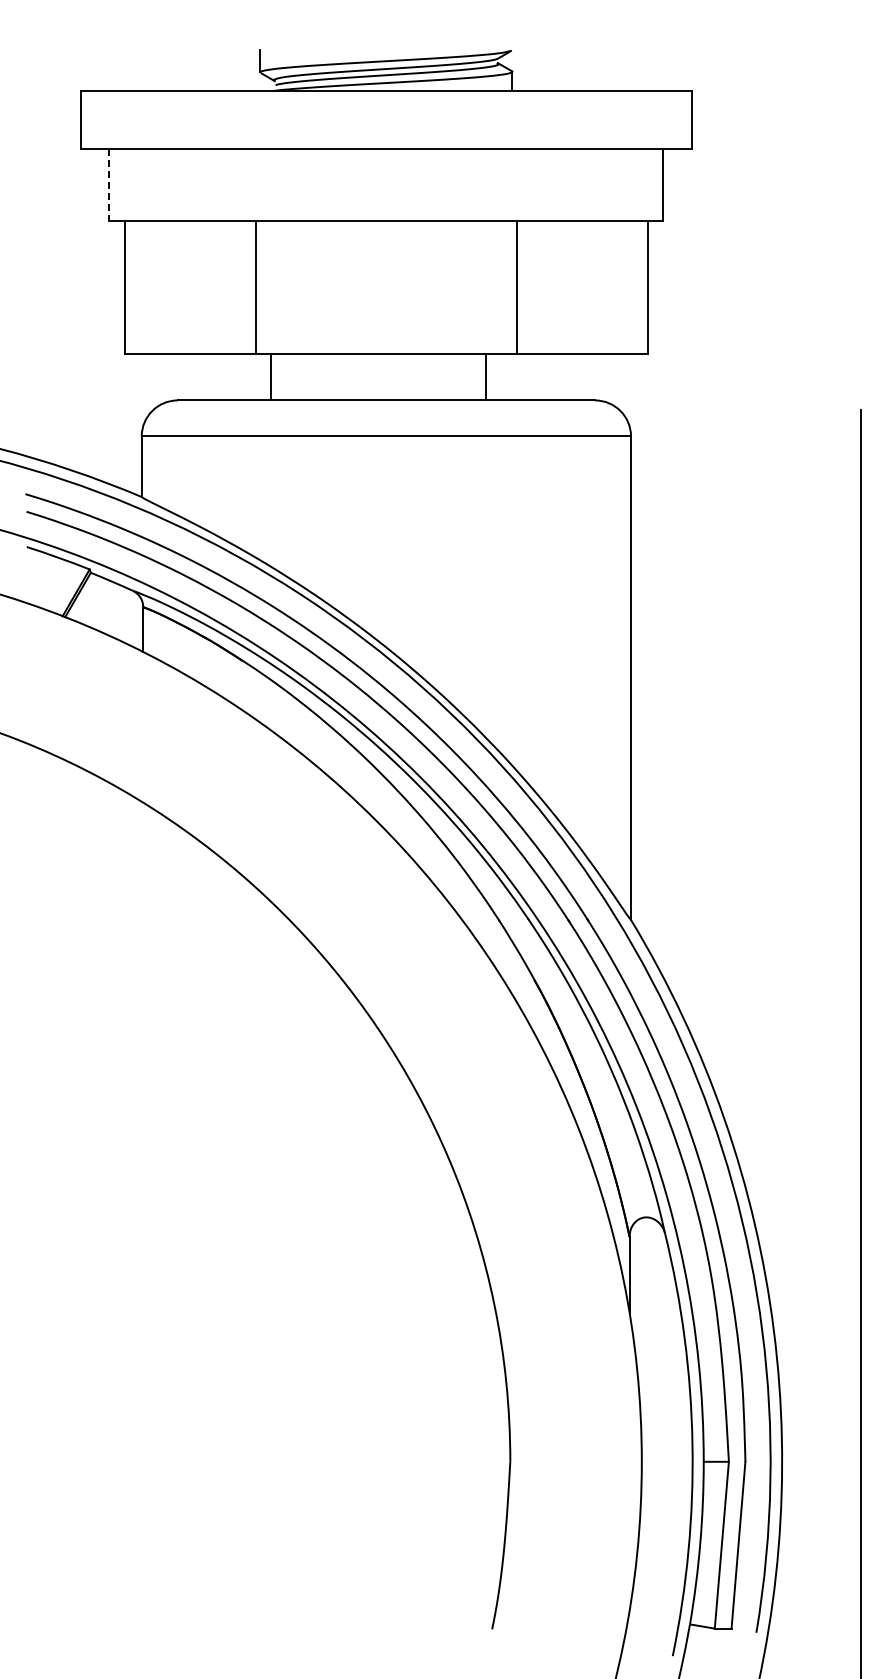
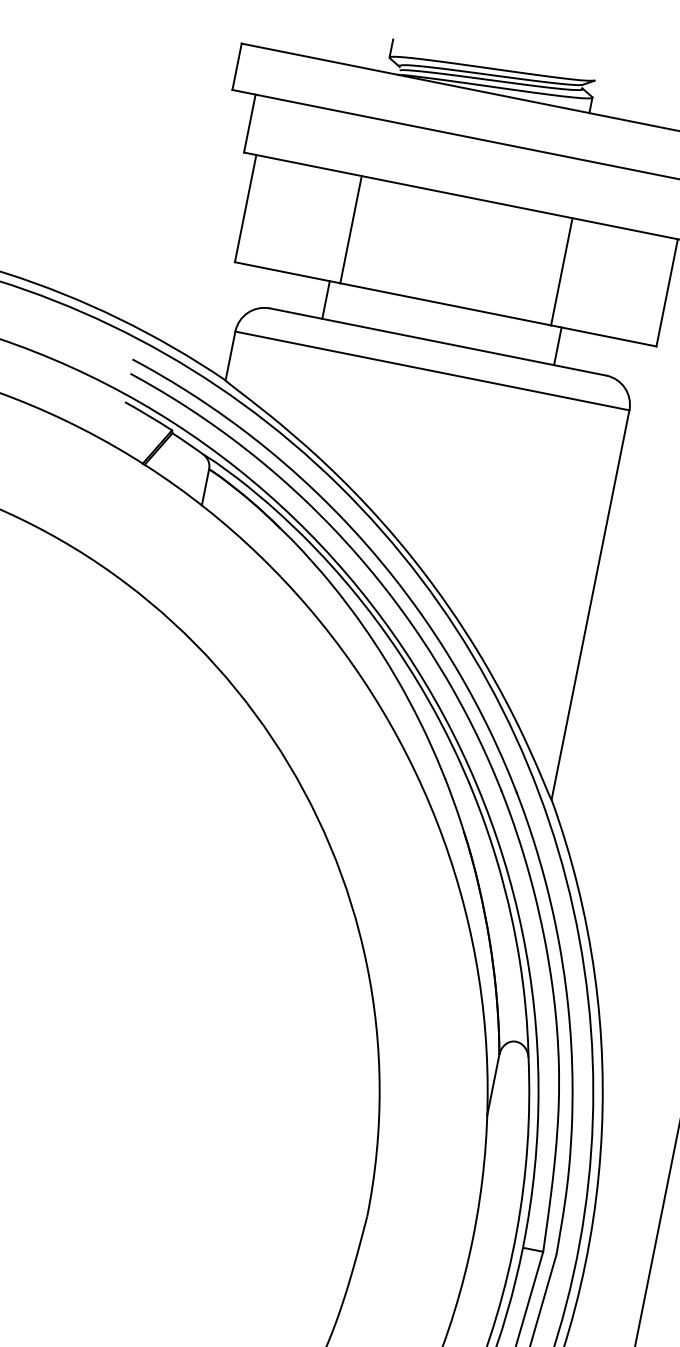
line: (109, 184) -> (249, 123), dashed -> solid
line: (271, 376) -> (326, 299), moved
line: (486, 376) -> (558, 345), moved

